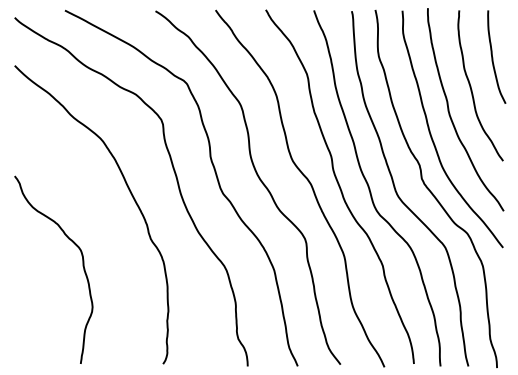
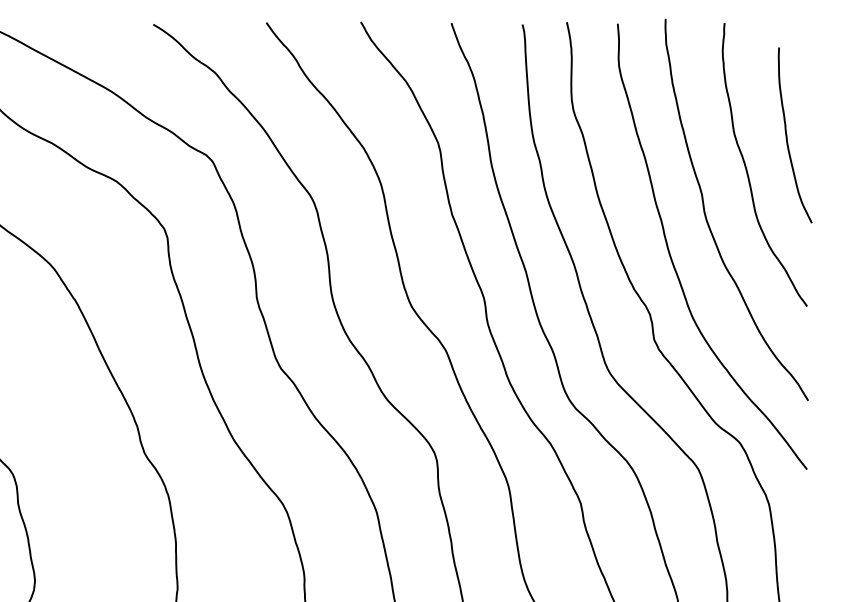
curve: (493, 57) -> (788, 136), moved

